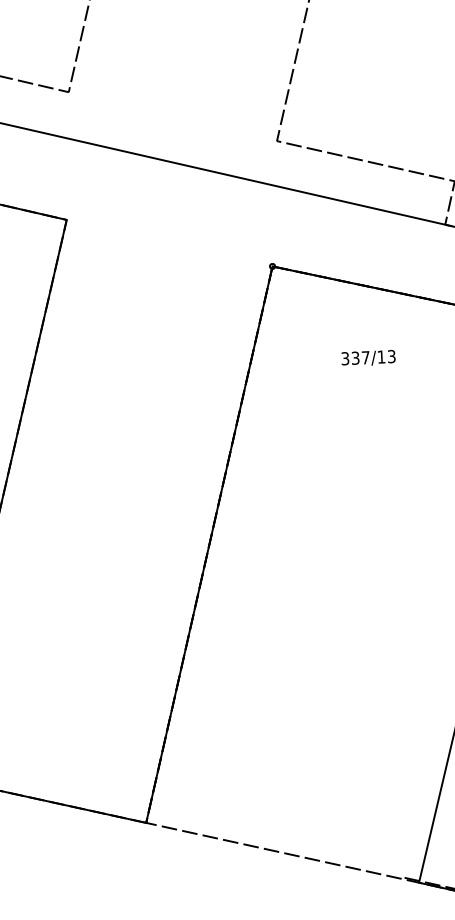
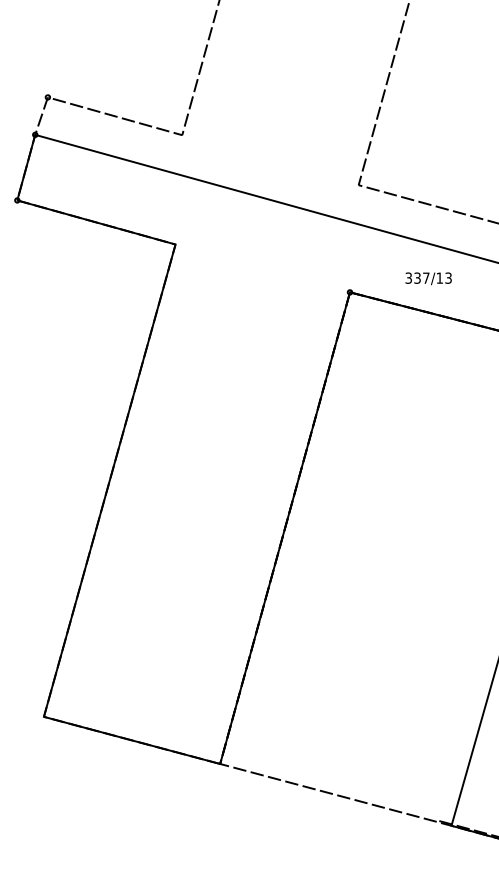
text: (368, 358) -> (428, 278), moved

